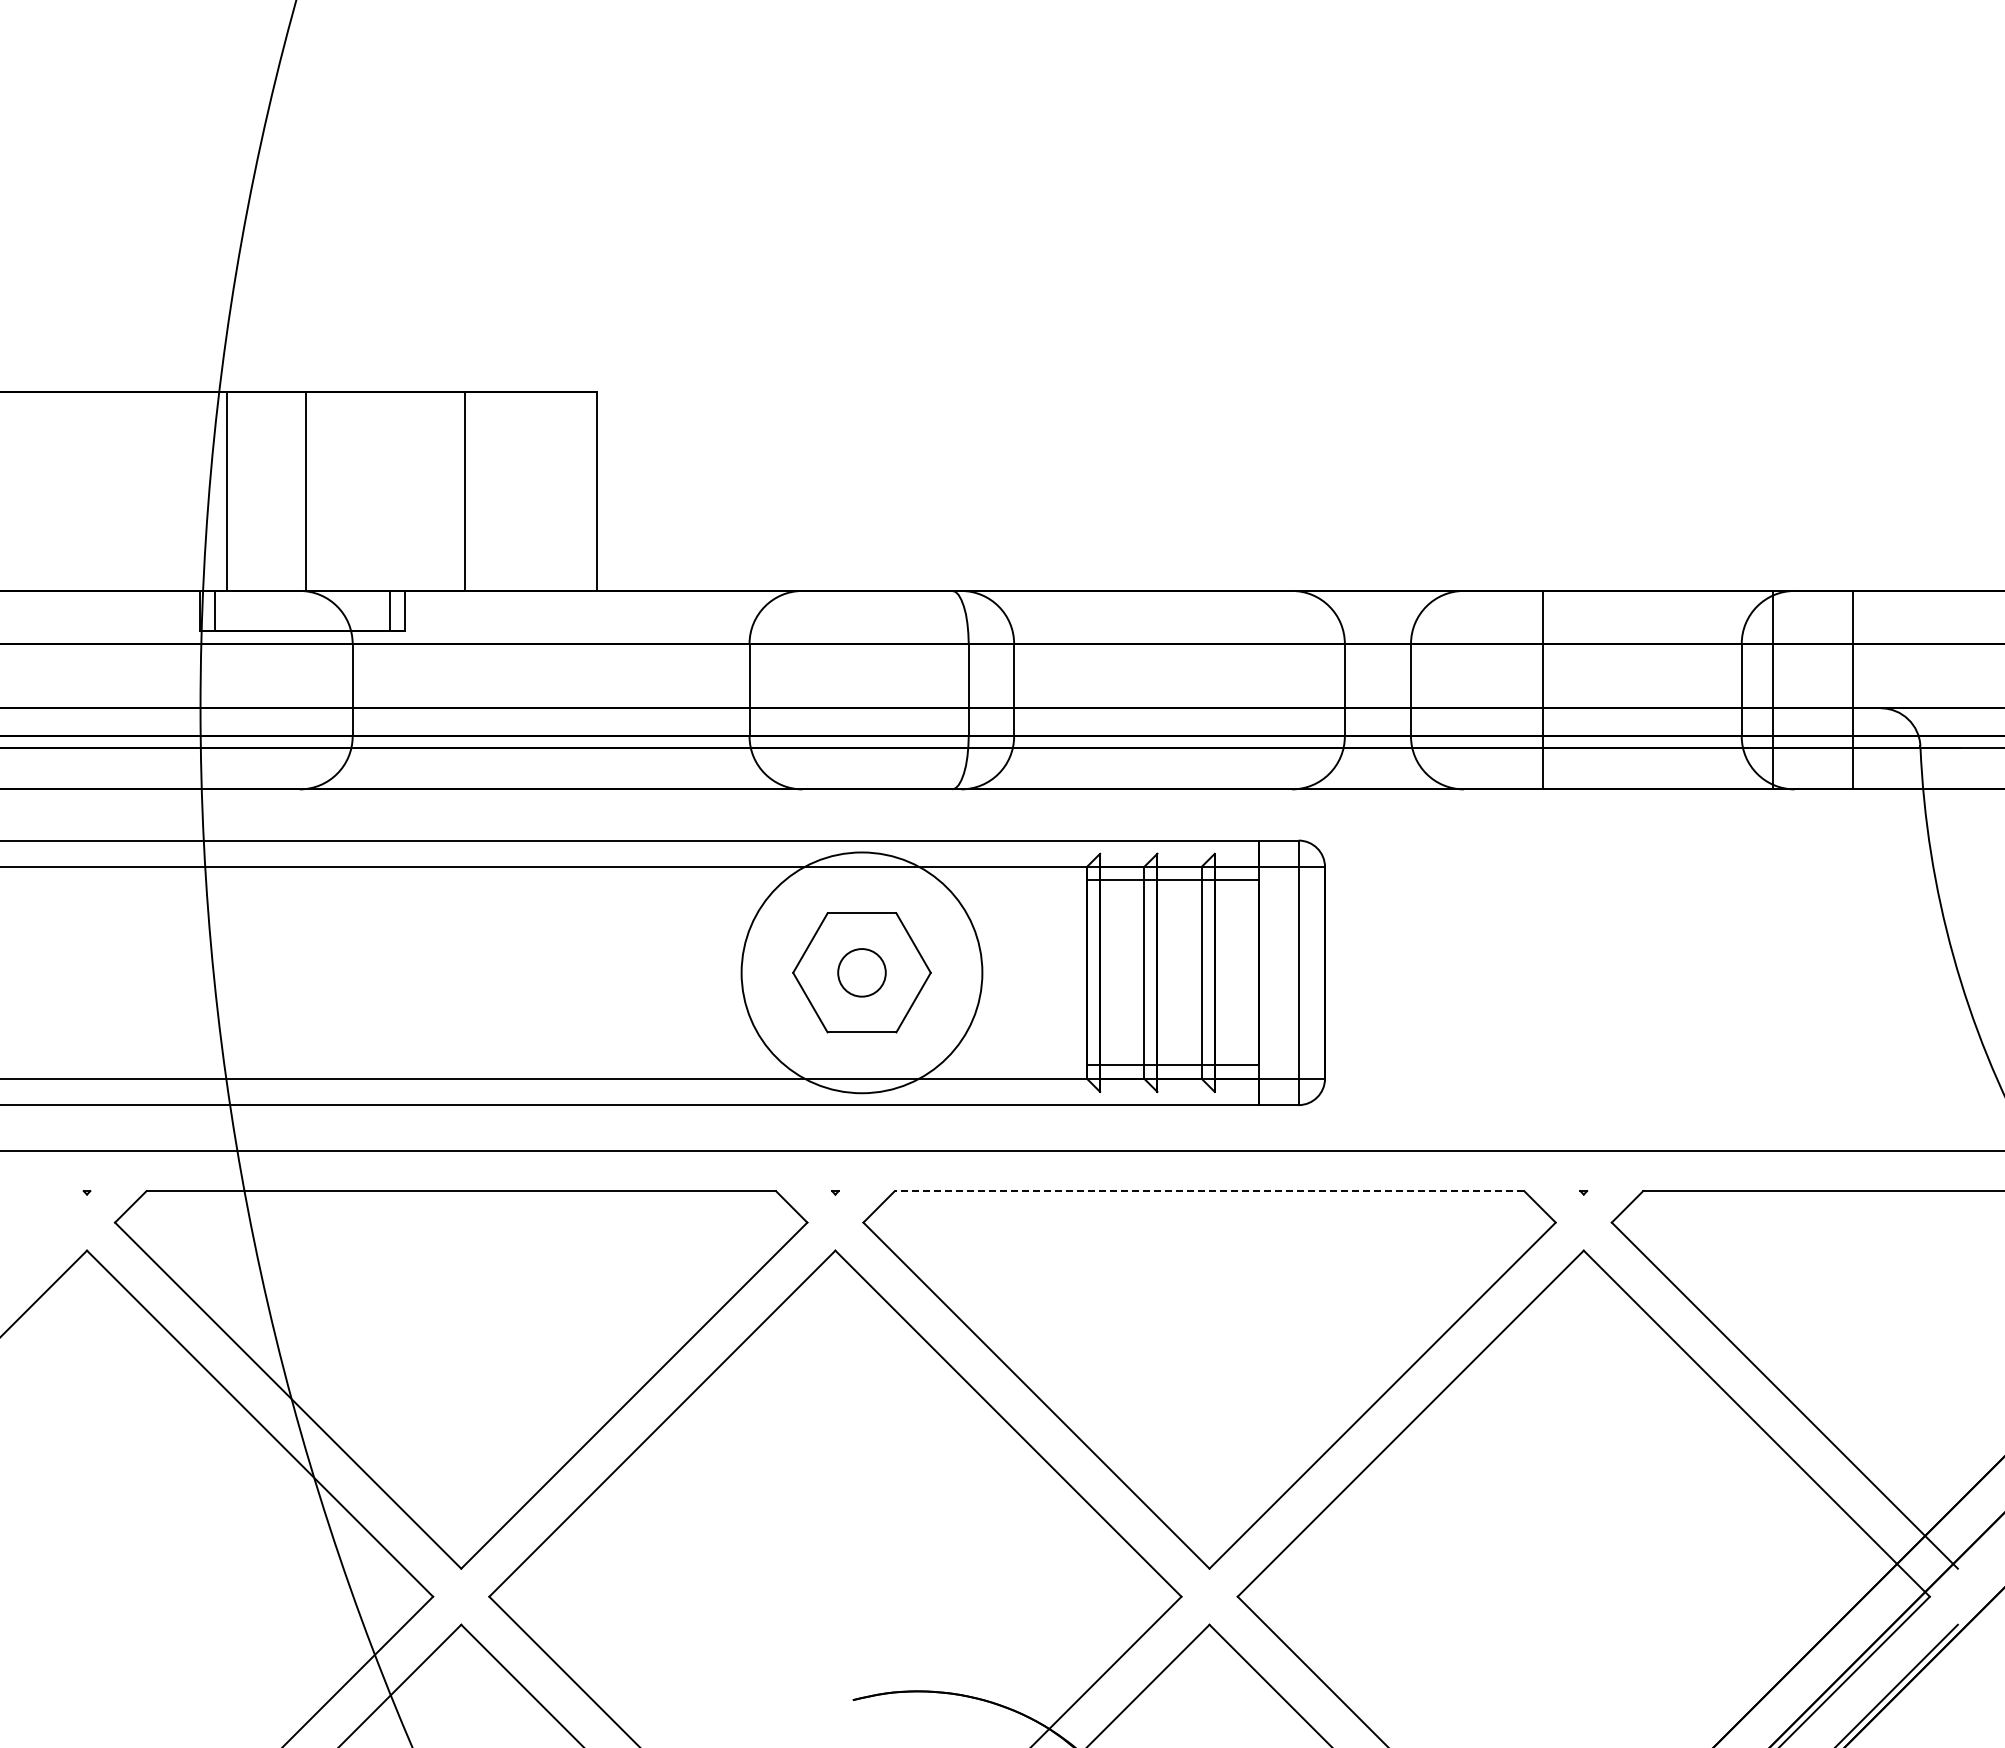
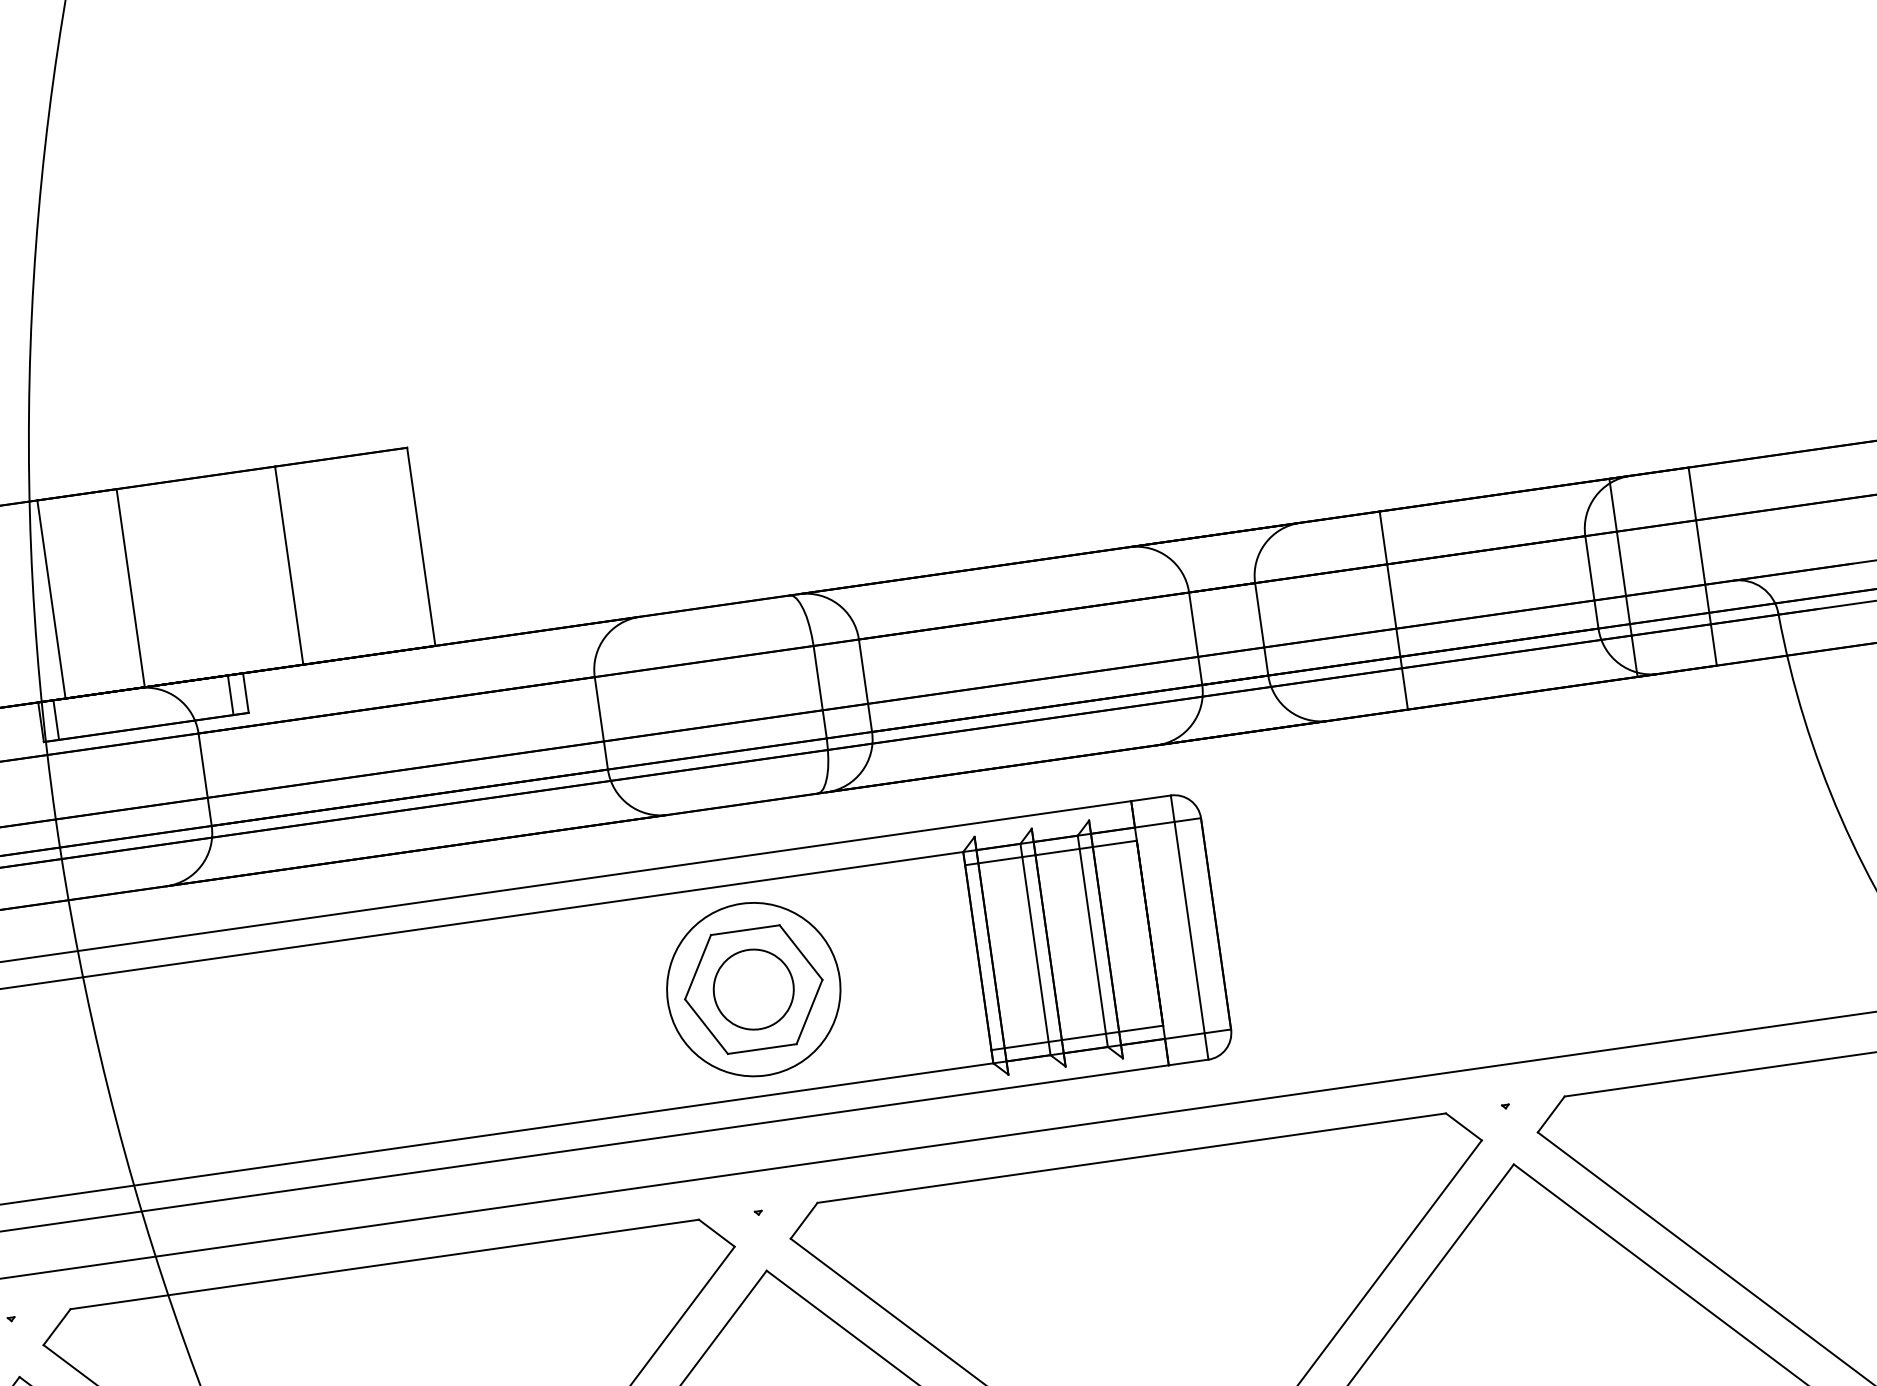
circle: (861, 972) -> (753, 989), size x0.71
circle: (861, 972) -> (753, 989), size x1.67
line: (1209, 1191) -> (1131, 1158), dashed -> solid

